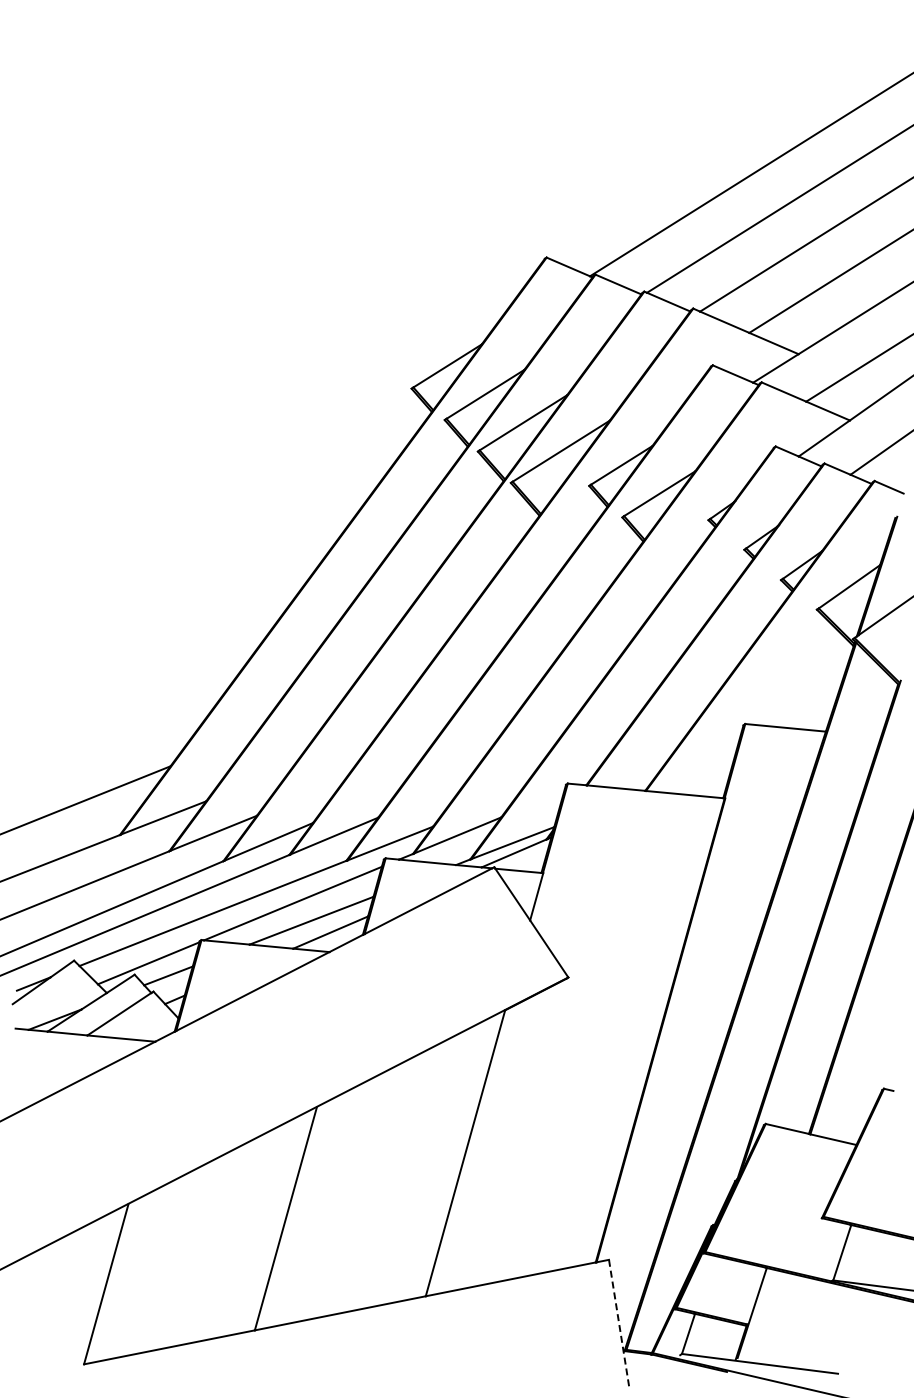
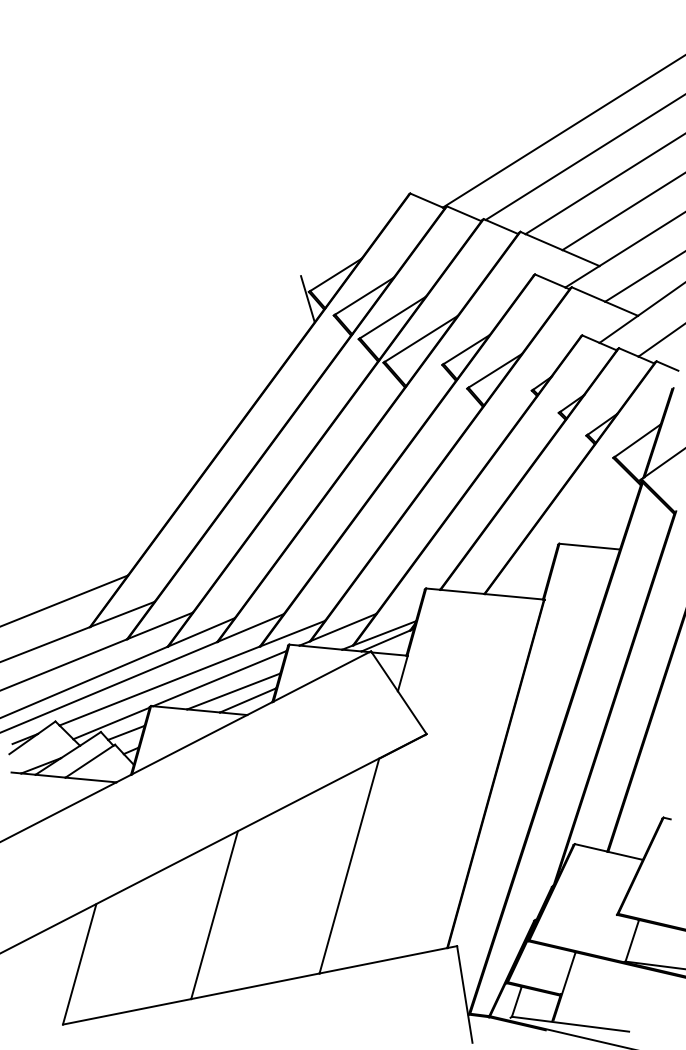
line: (410, 398) -> (308, 299), added
line: (619, 1324) -> (465, 994), dashed -> solid

